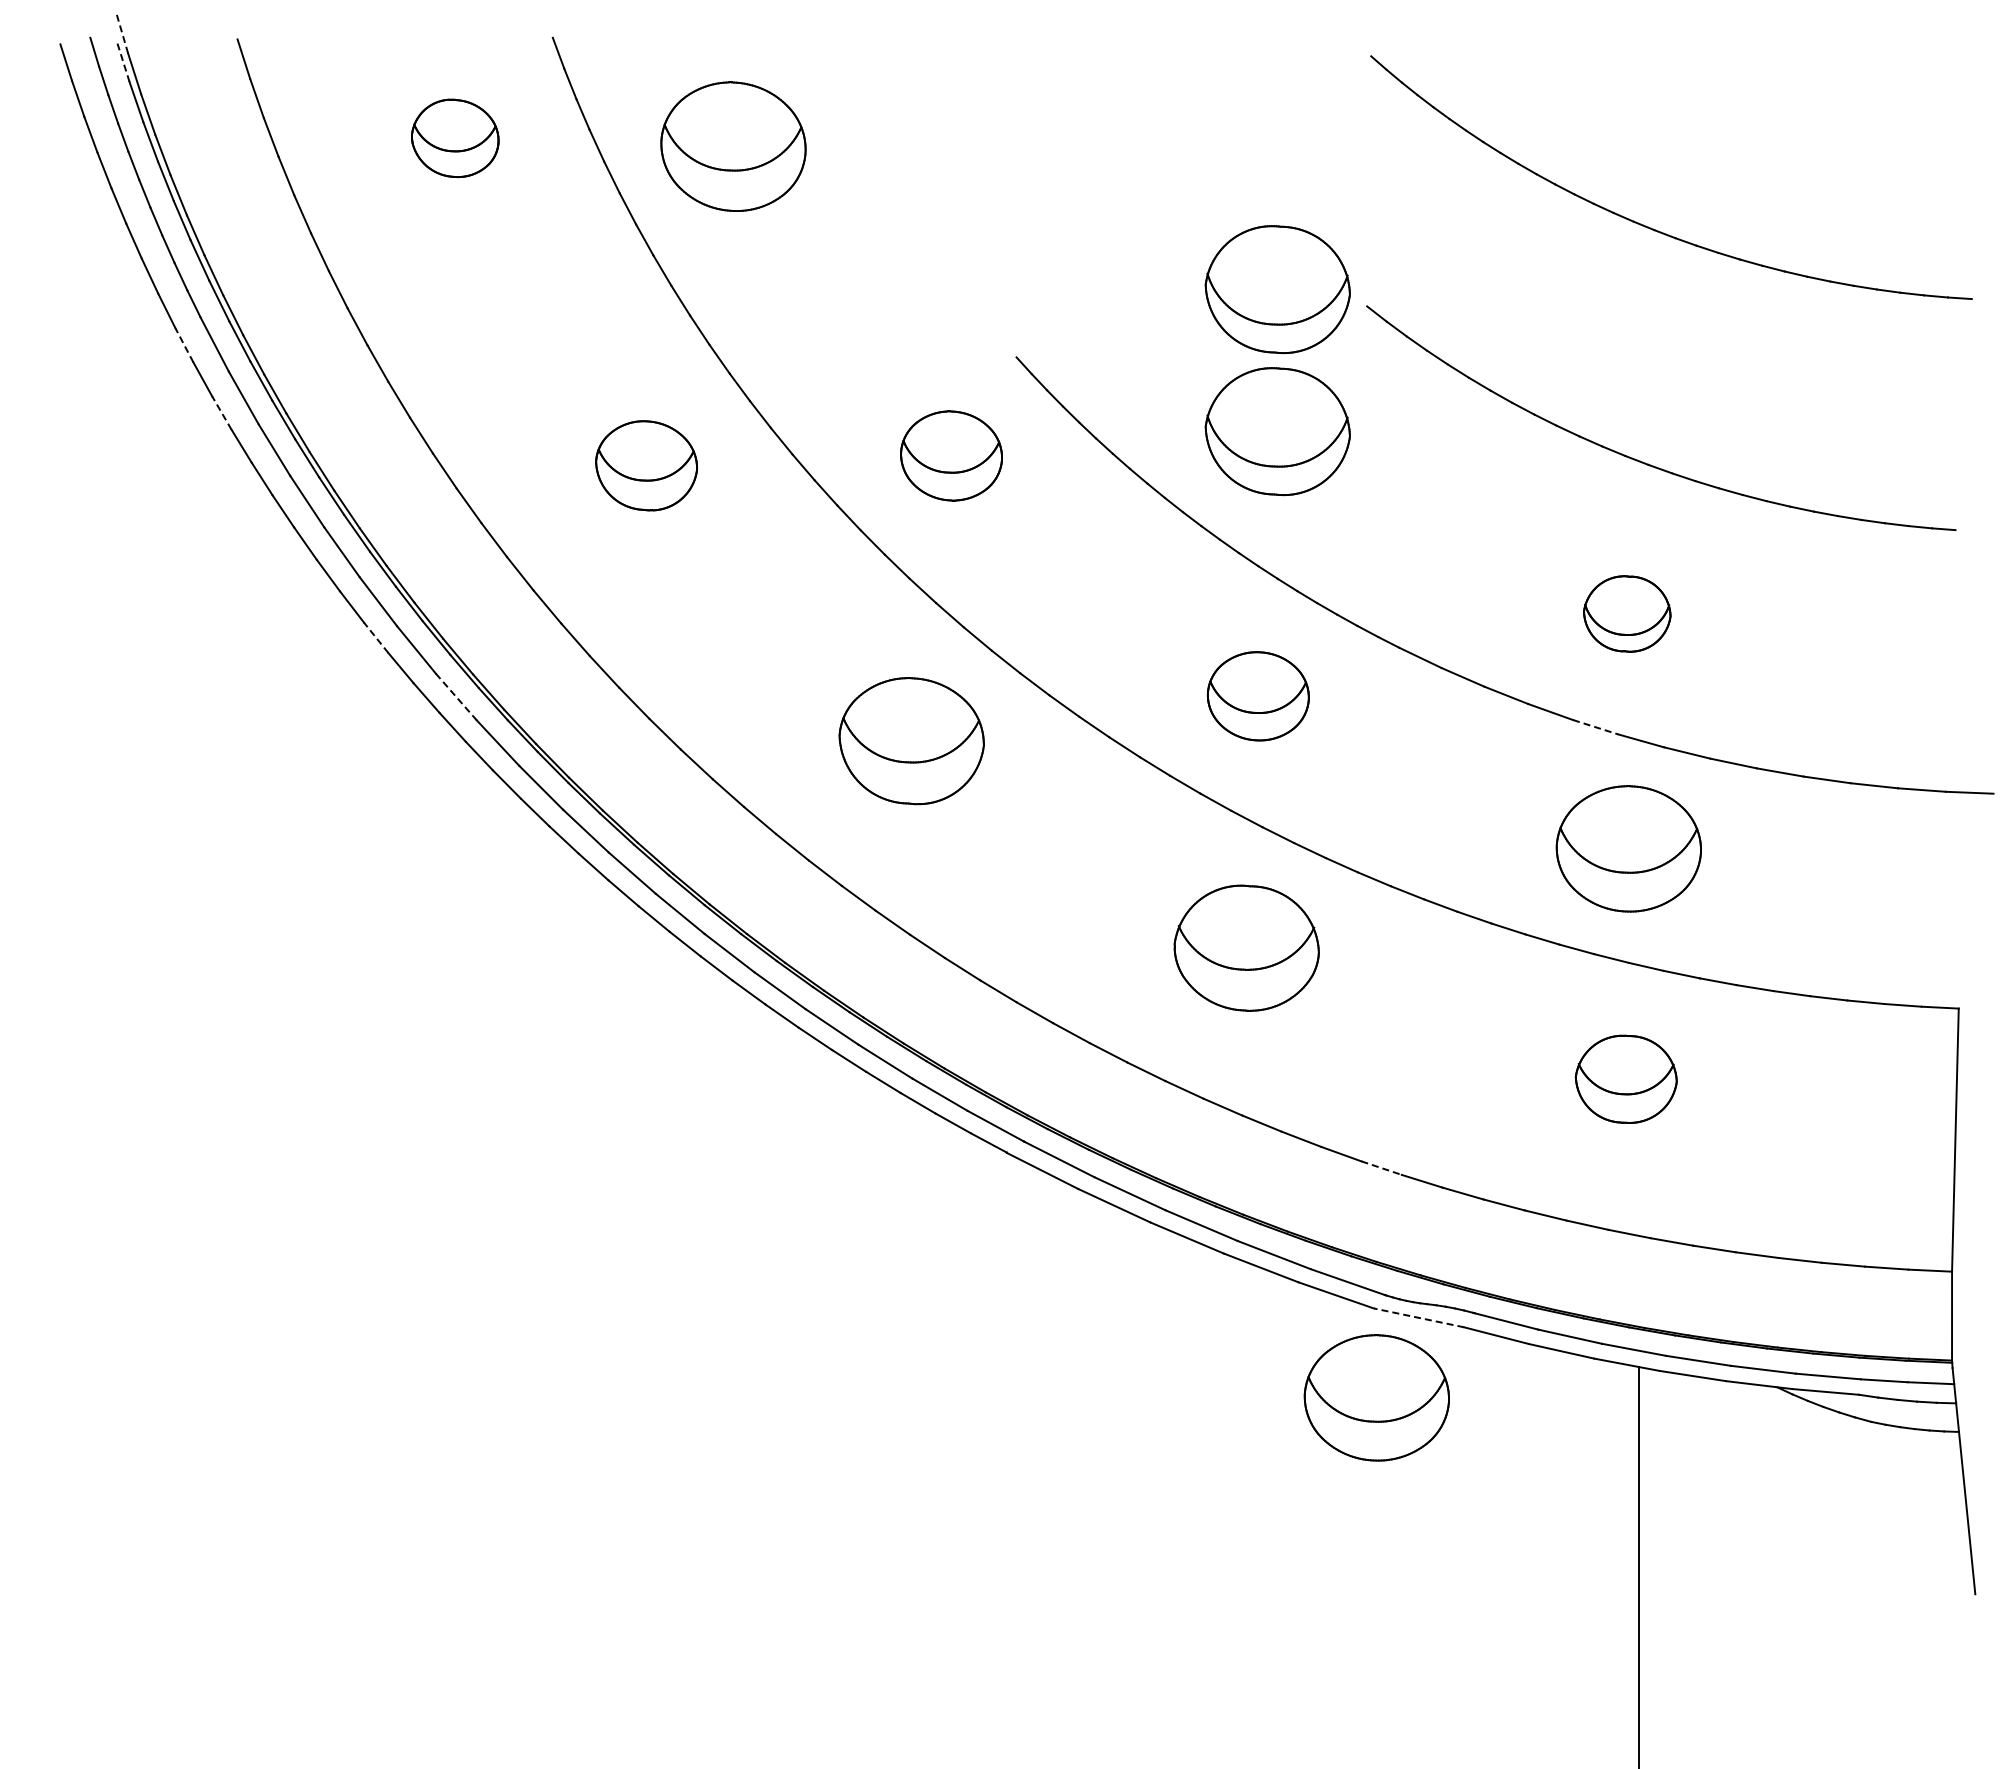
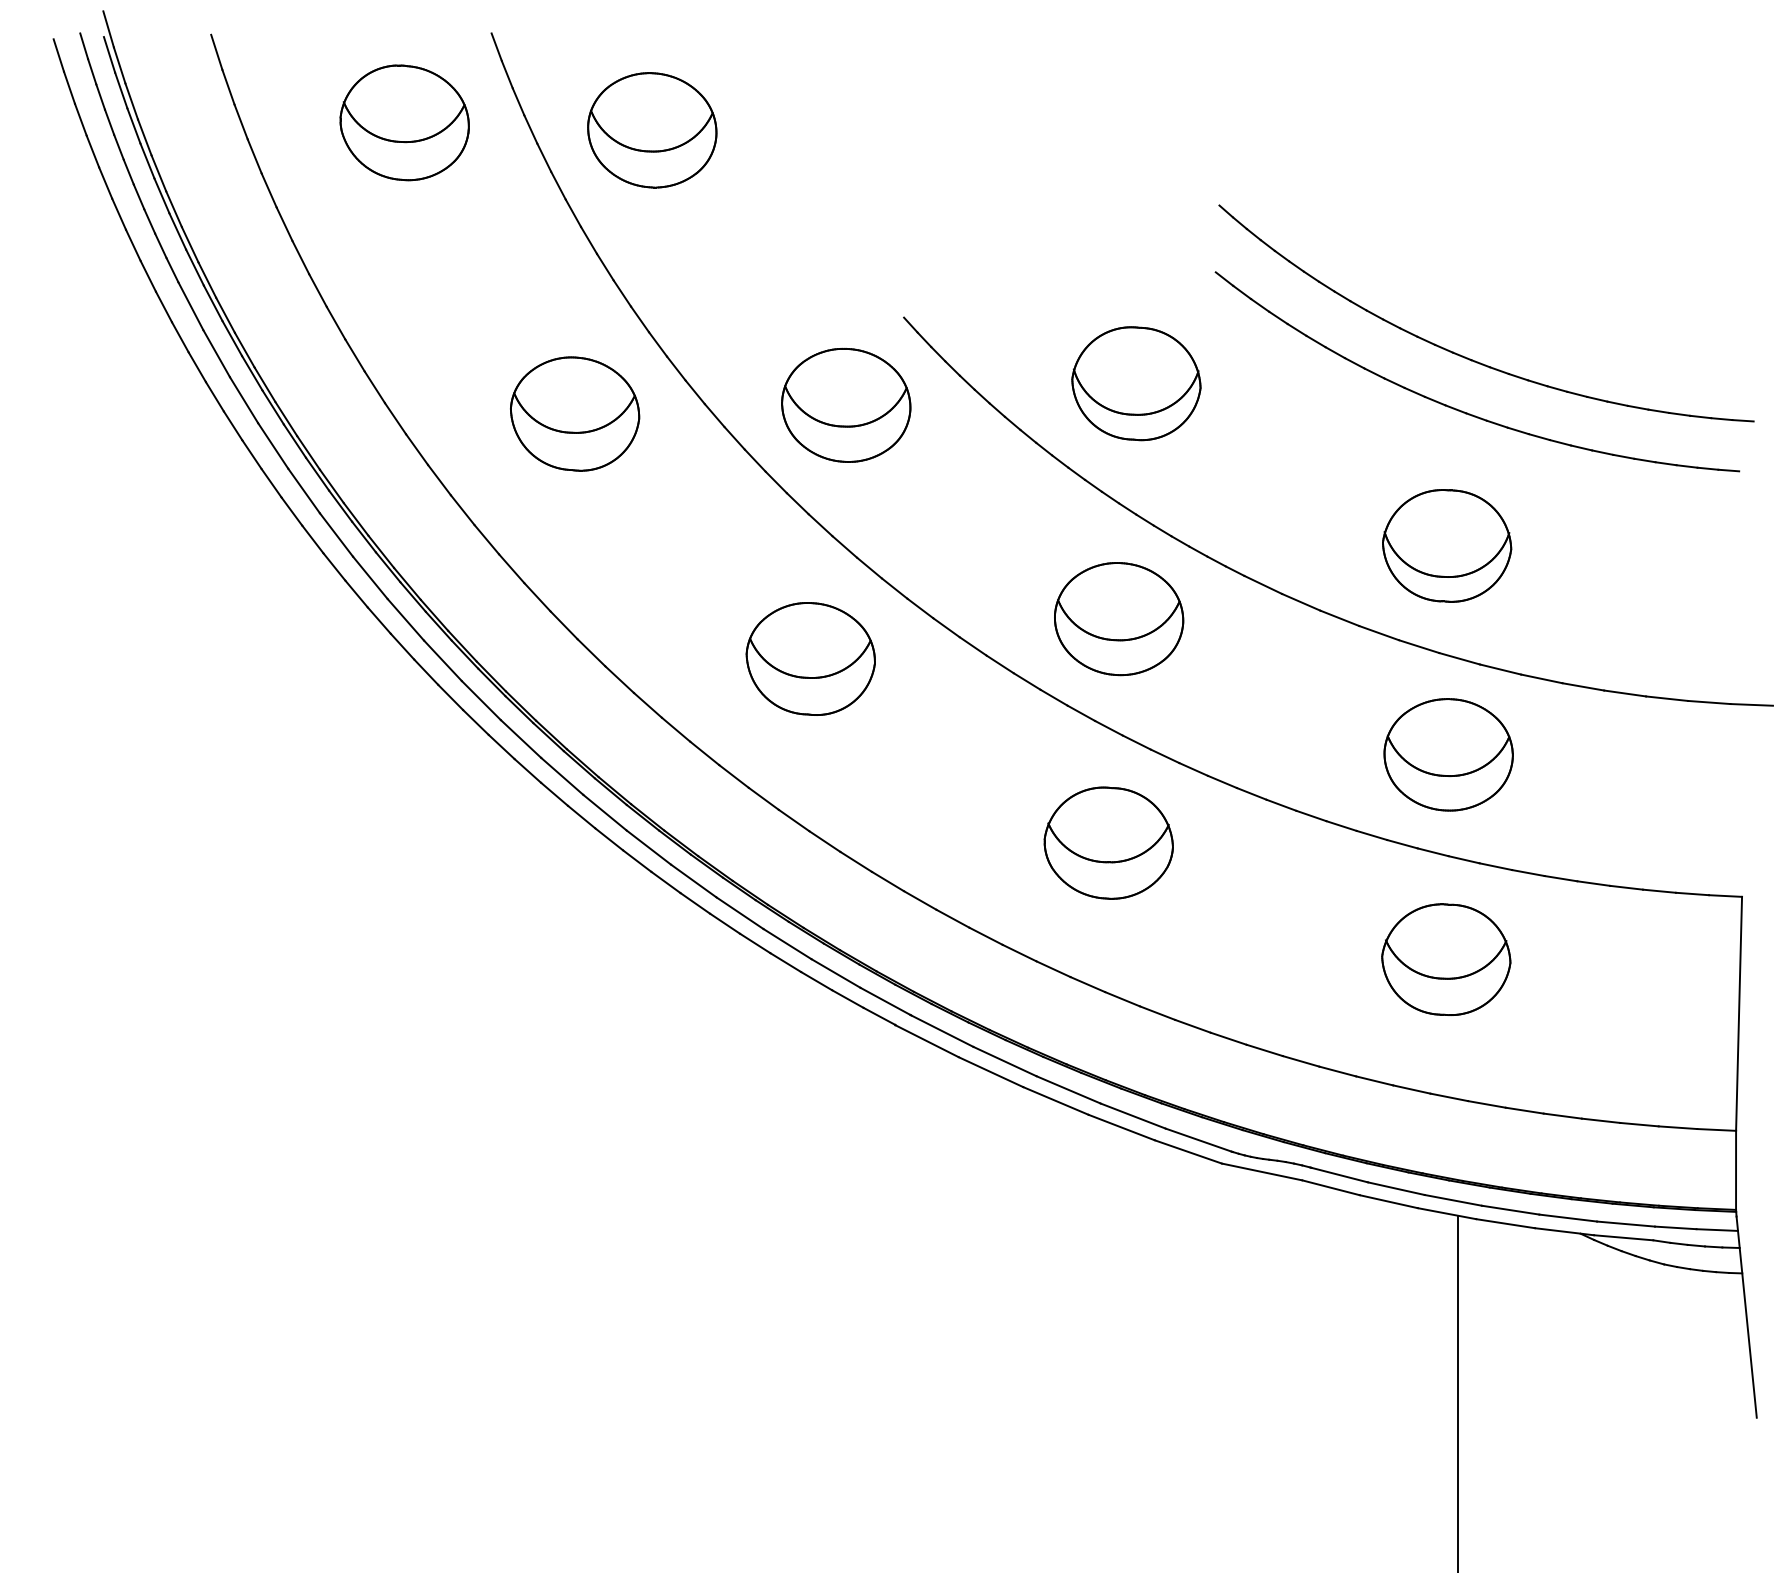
line: (122, 32) -> (108, 28), dashed -> solid
line: (123, 61) -> (109, 54), dashed -> solid
part: (455, 138) -> (405, 123), size x1.67
part: (1653, 228) -> (1470, 358), moved
part: (1277, 289) -> (1136, 257), removed
line: (184, 344) -> (164, 306), dashed -> solid
line: (221, 412) -> (196, 366), dashed -> solid
part: (951, 455) -> (846, 404), size x1.43
part: (646, 465) -> (574, 413), size x1.43
part: (1627, 613) -> (1447, 545), size x1.67
line: (376, 637) -> (334, 566), dashed -> solid
part: (1258, 696) -> (1119, 619), size x1.43
line: (456, 697) -> (405, 620), dashed -> solid
line: (1595, 727) -> (1418, 646), dashed -> solid
part: (1626, 1079) -> (1446, 959), size x1.43
line: (1382, 1168) -> (1229, 1039), dashed -> solid
line: (1418, 1317) -> (1261, 1171), dashed -> solid
part: (1376, 1397) -> (1224, 1242), removed

